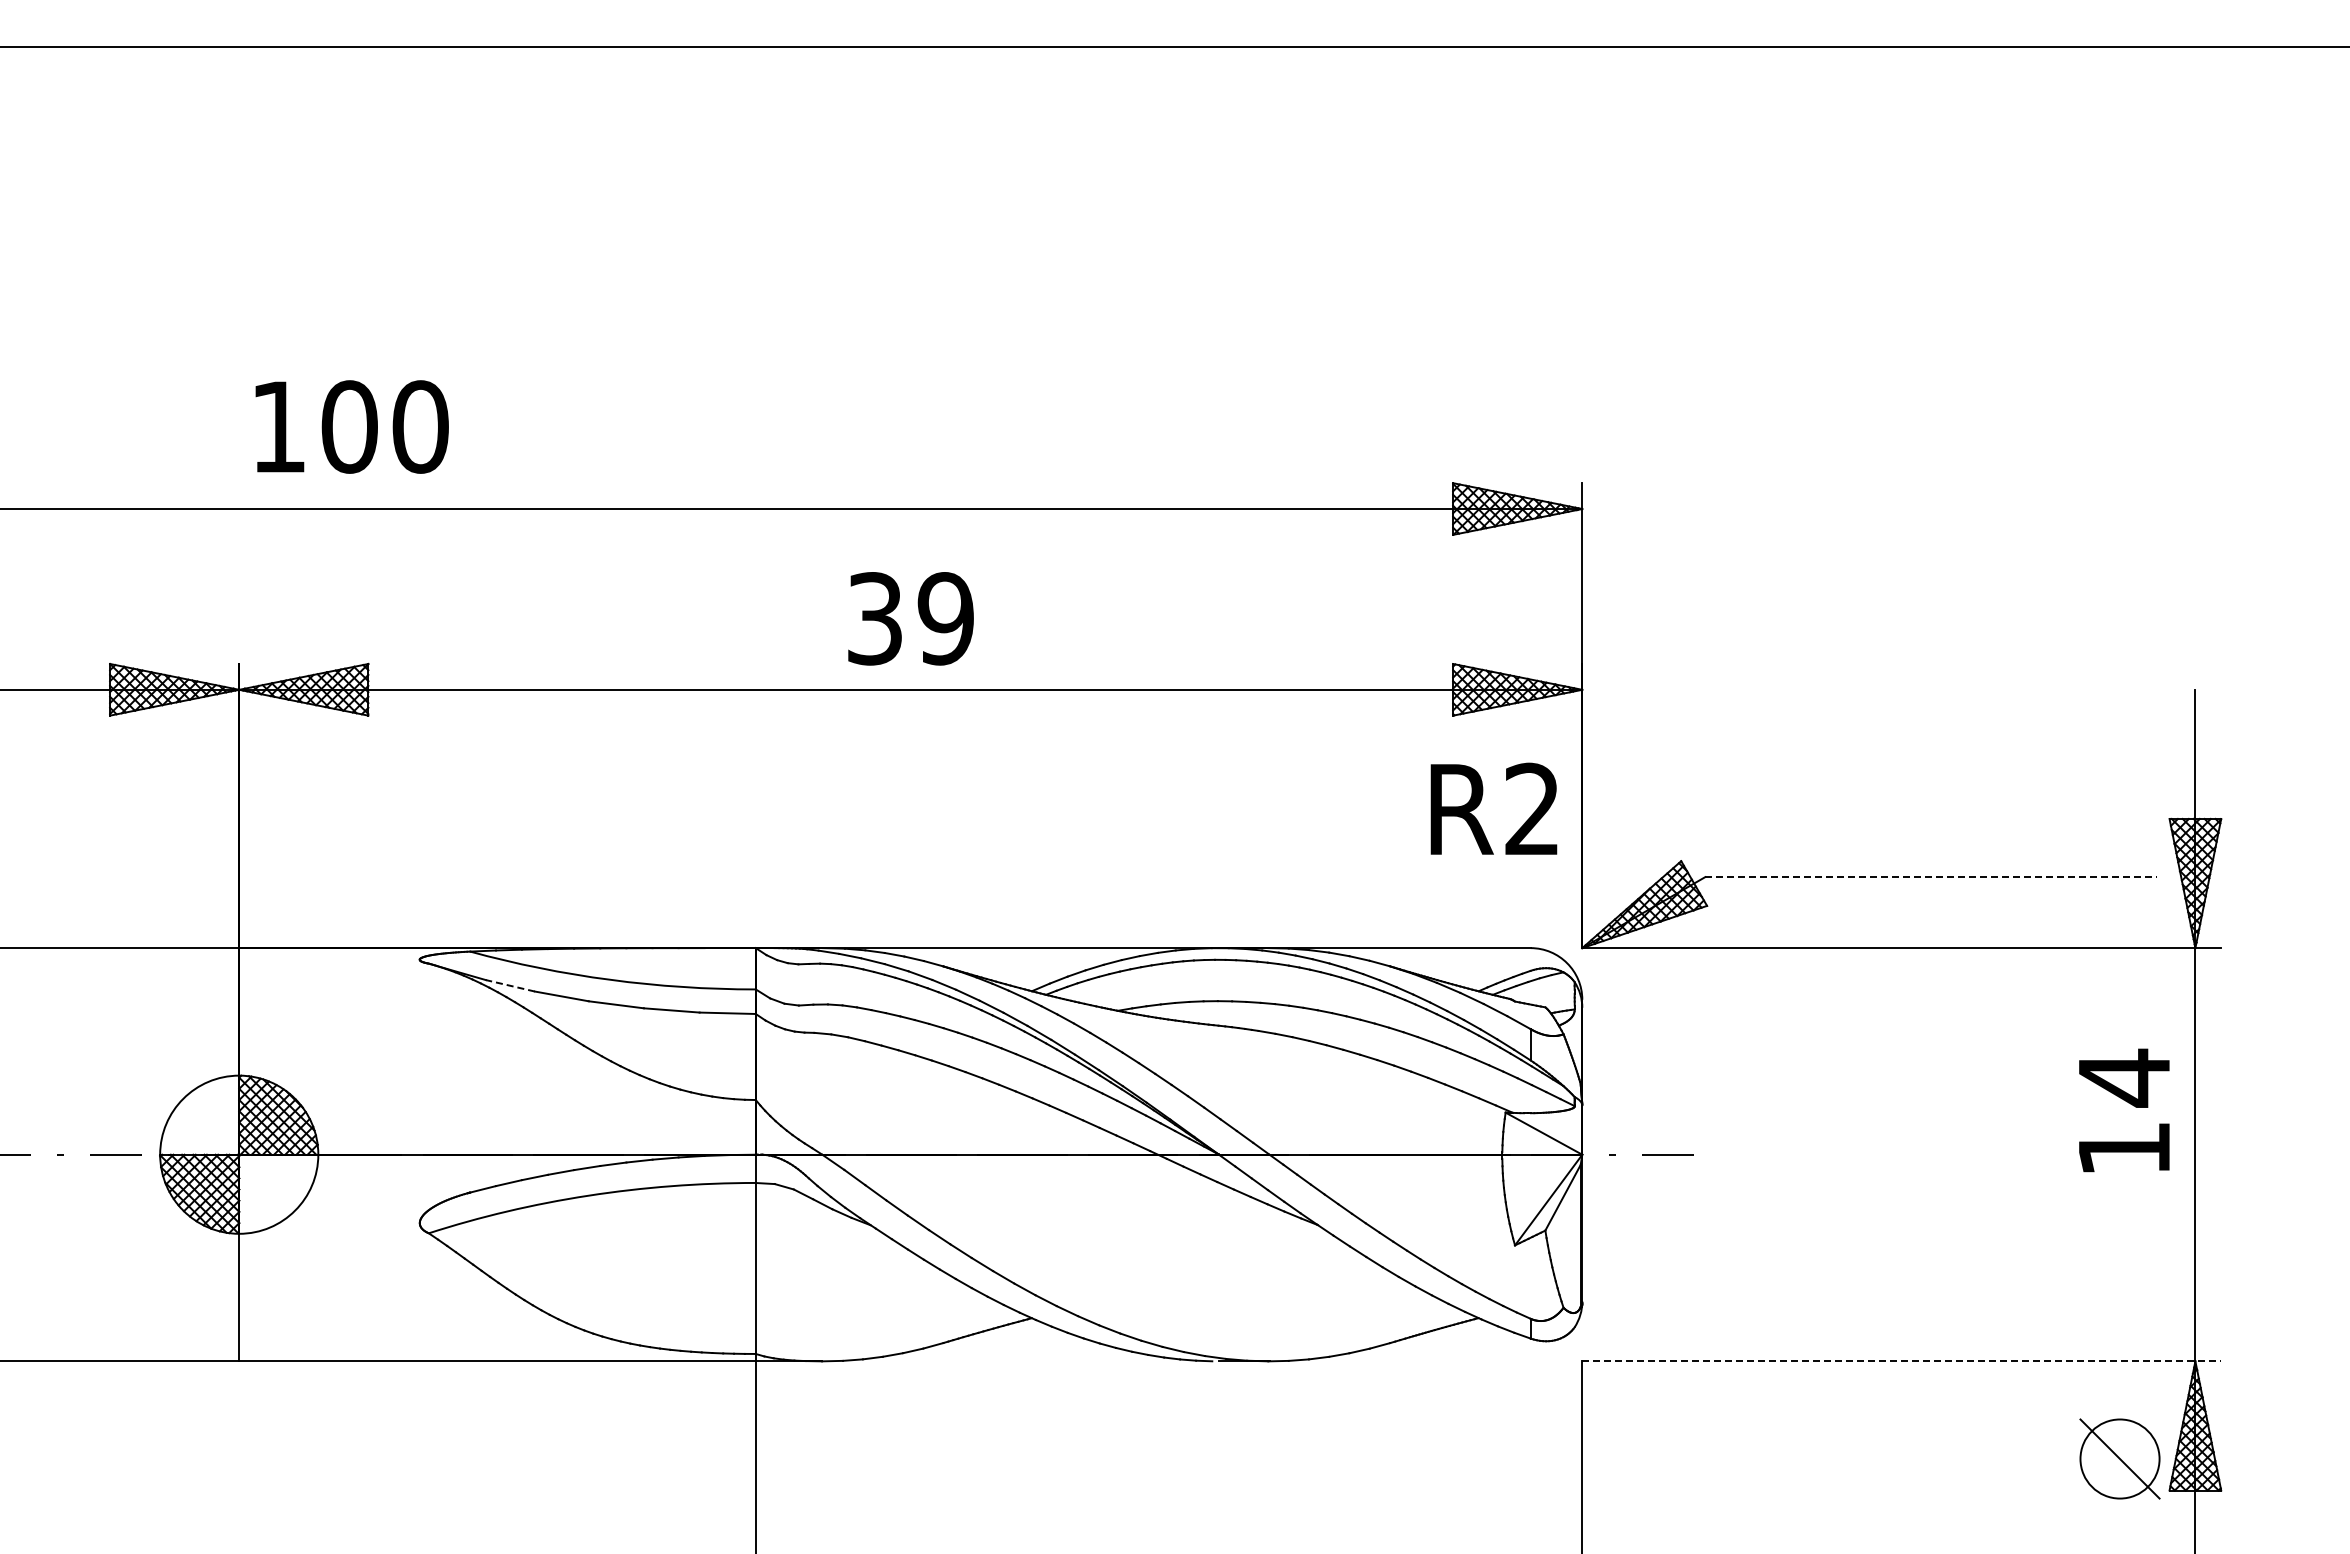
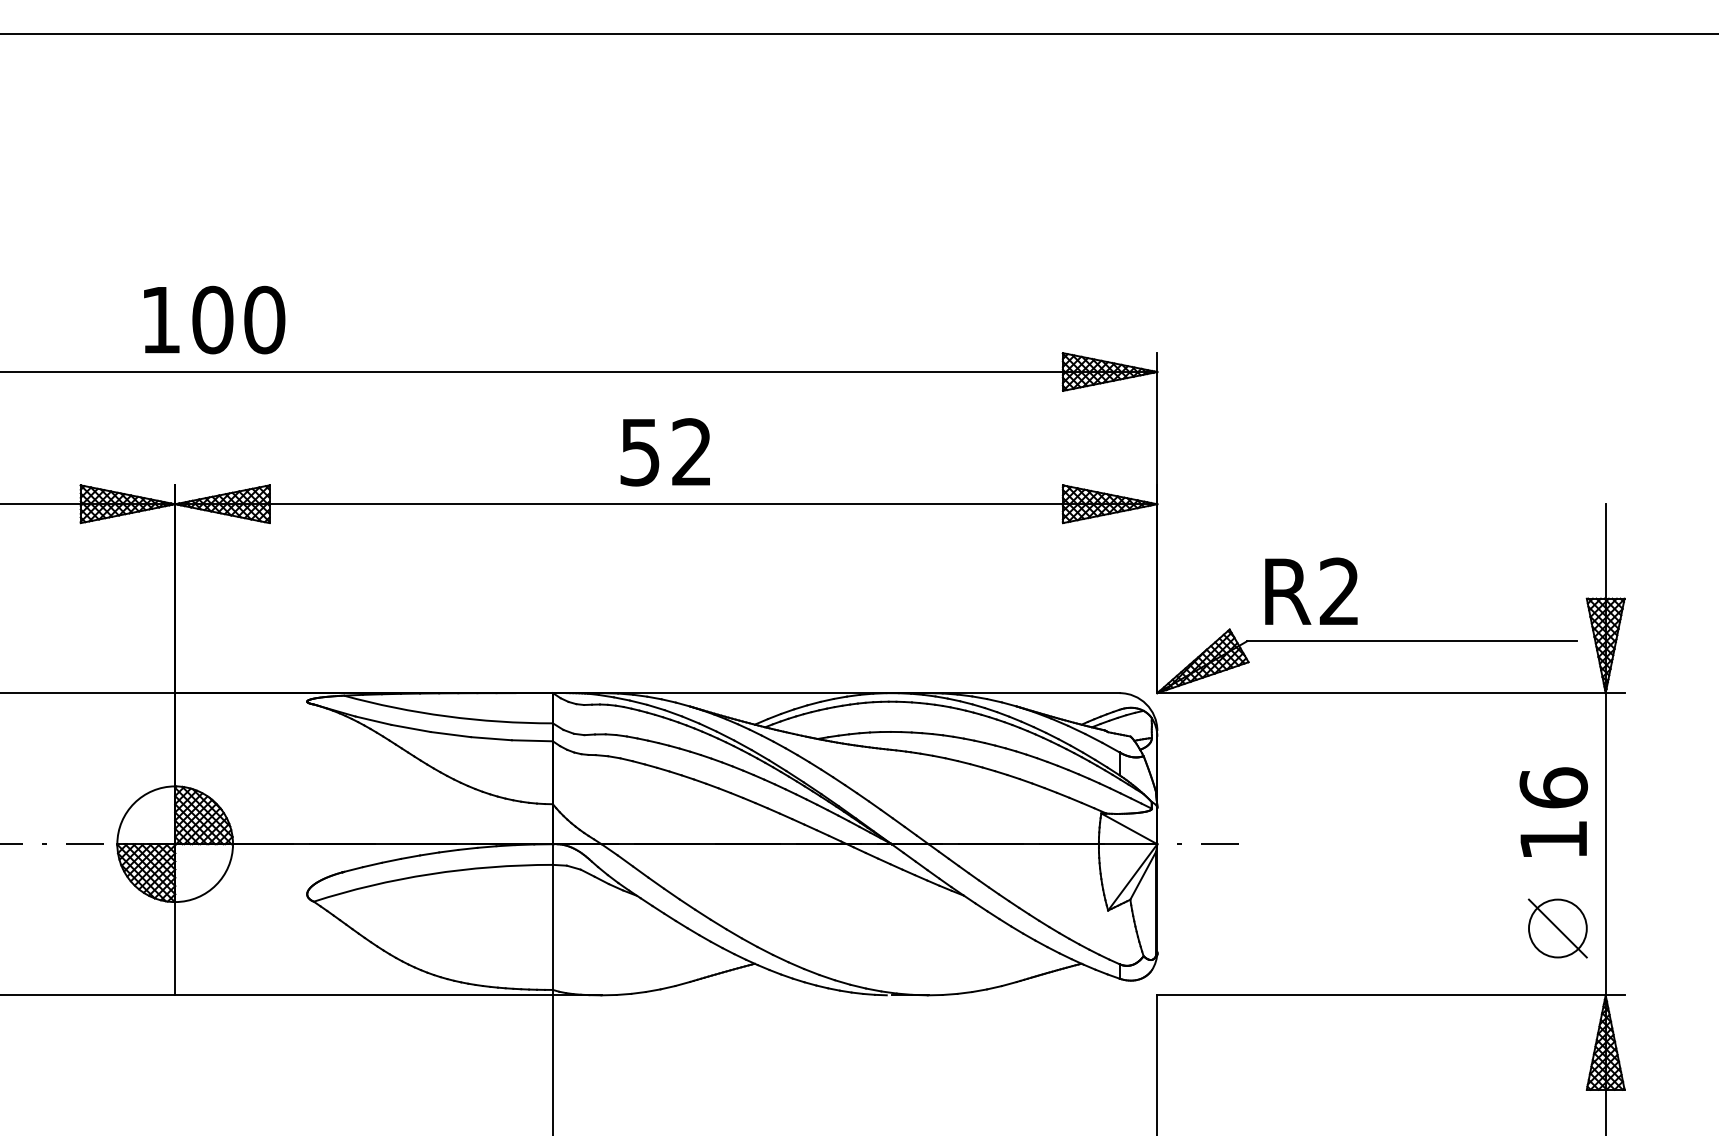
text: (351, 426) -> (214, 319), moved
text: (910, 618) -> (666, 452), 39 -> 52
text: (1493, 808) -> (1311, 591), moved
line: (1931, 877) -> (1412, 641), dashed -> solid
line: (509, 985) -> (372, 720), dashed -> solid
text: (2124, 1077) -> (1553, 787), 14 -> 16
line: (1902, 1361) -> (1391, 995), dashed -> solid
part: (2119, 1458) -> (1557, 928), moved

